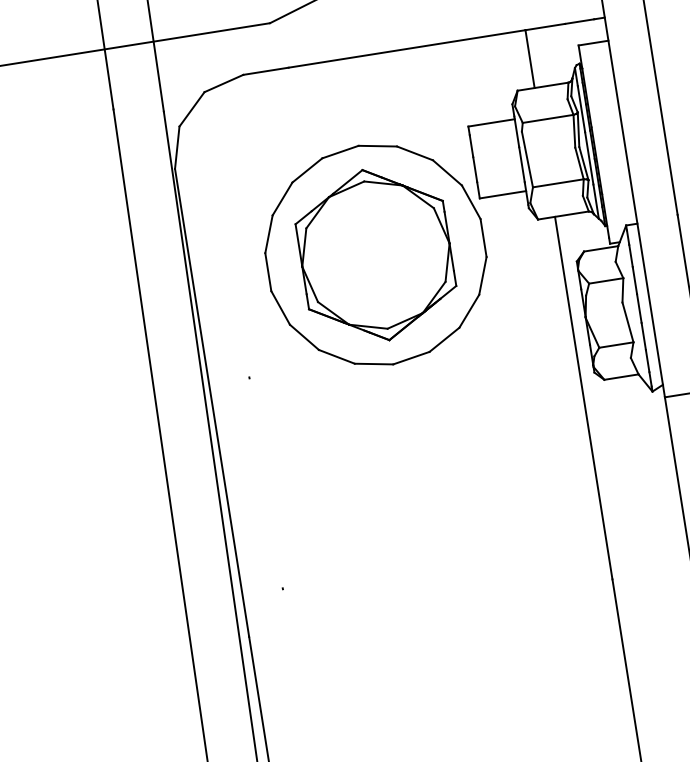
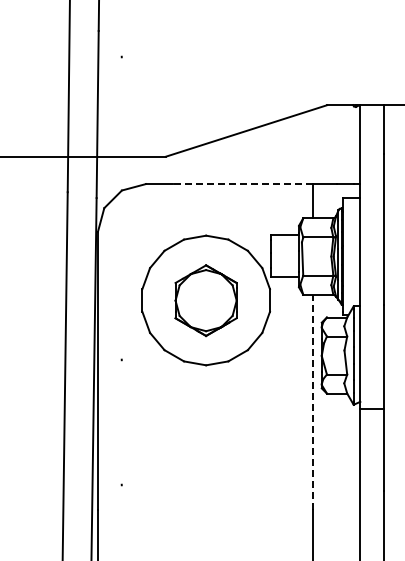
line: (406, 49) -> (242, 184), solid -> dashed
part: (374, 255) -> (205, 300), size x0.7
line: (583, 396) -> (313, 401), solid -> dashed

